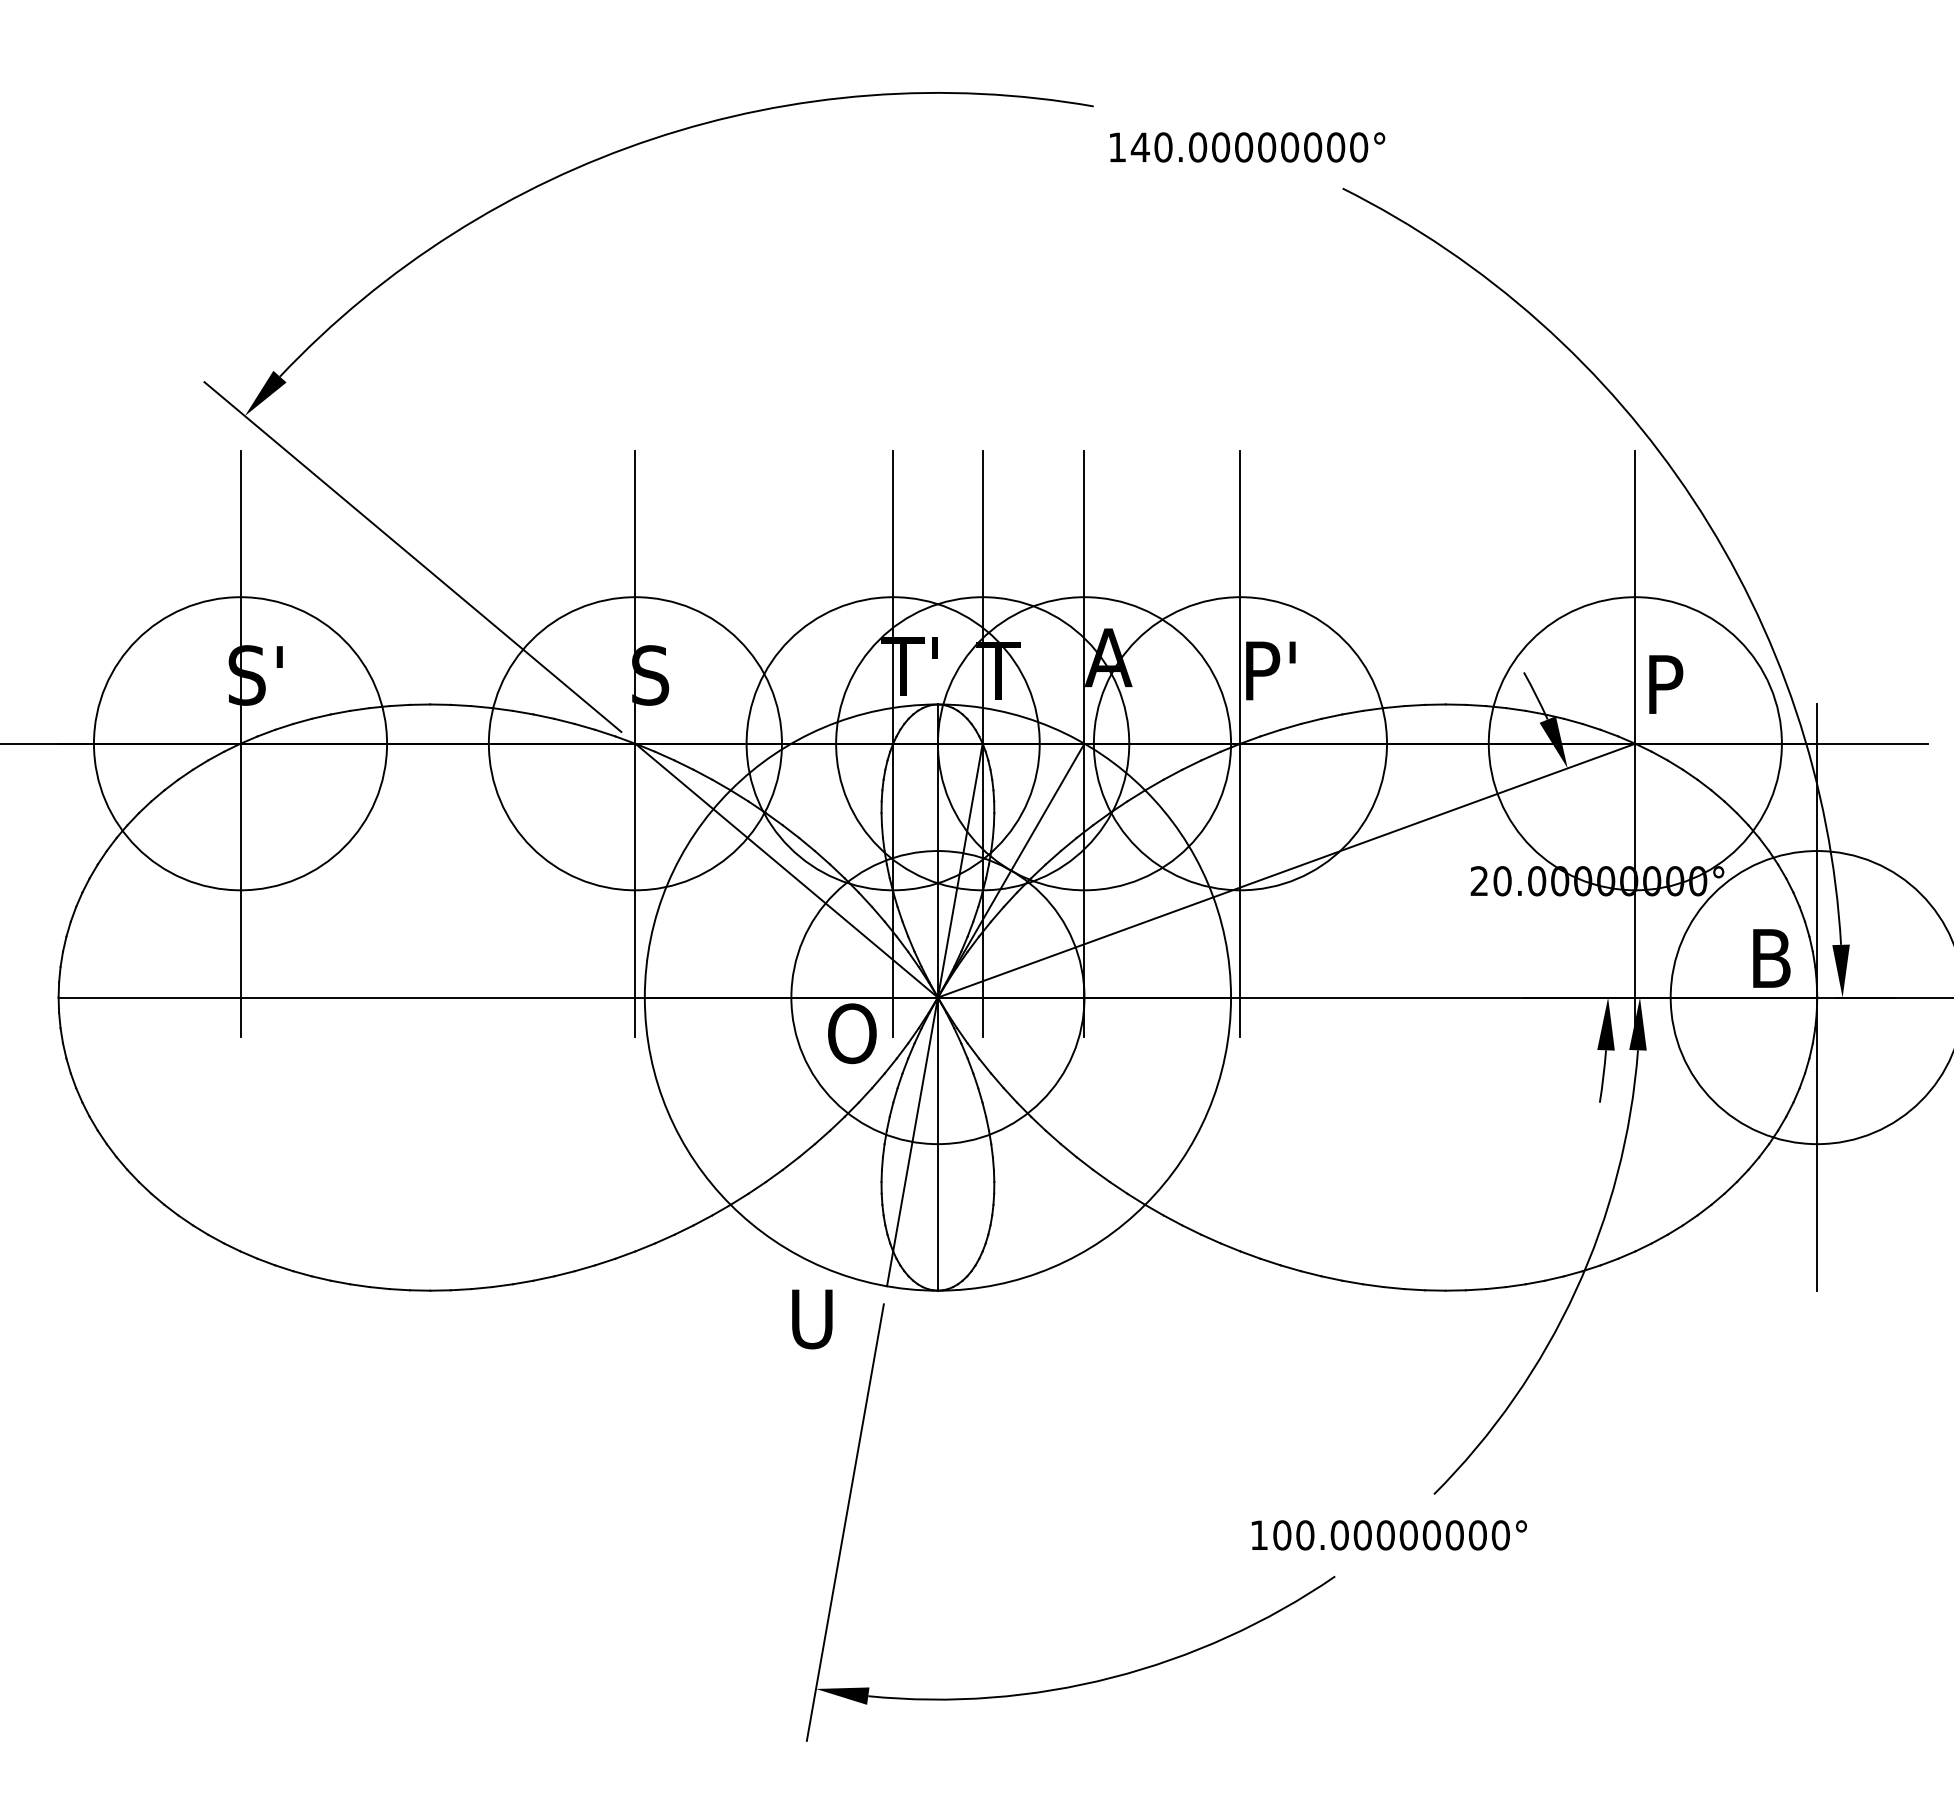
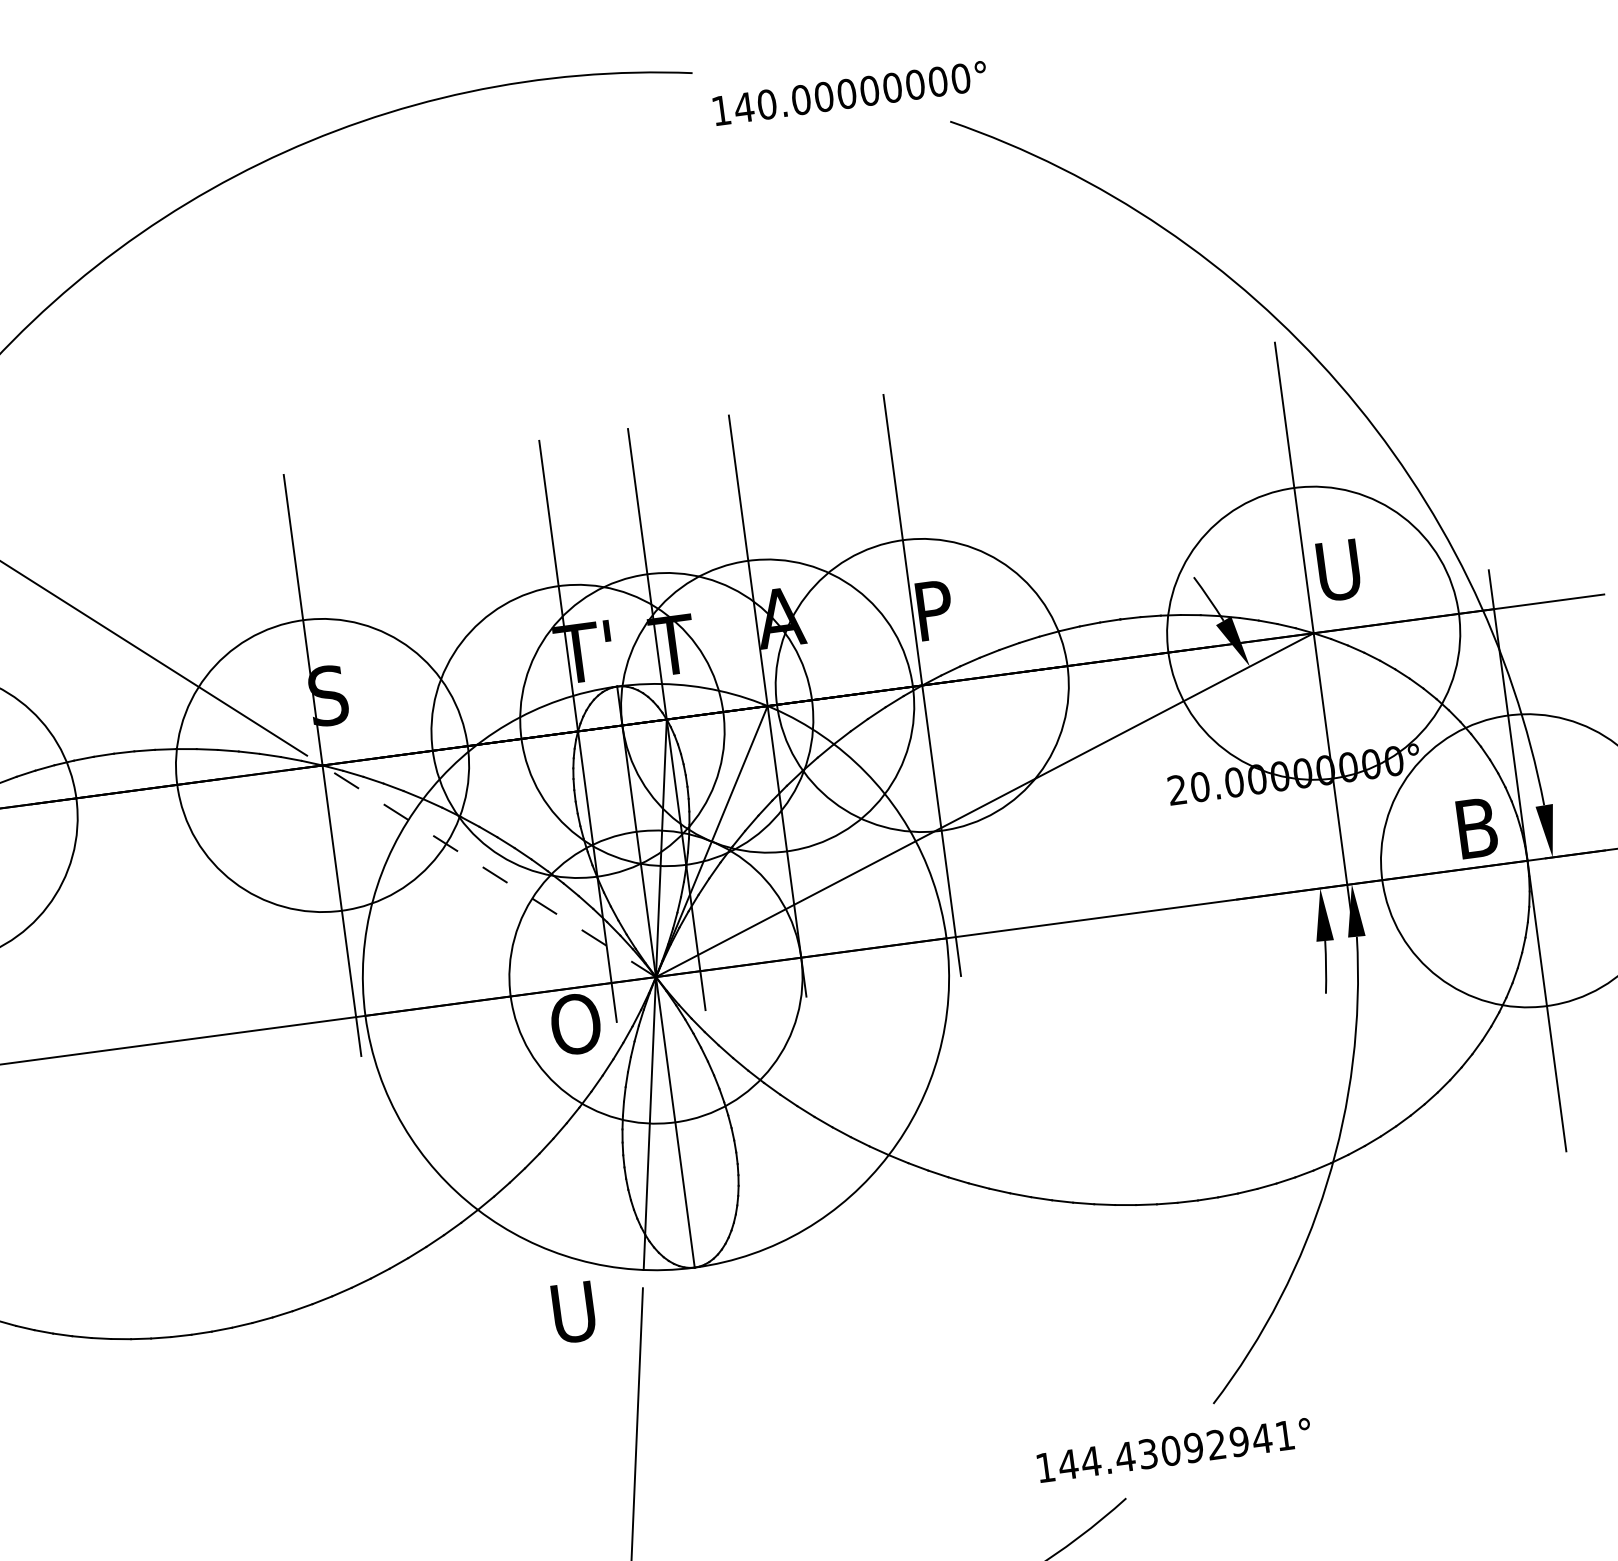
text: (1292, 652) -> (961, 588), P' -> P
text: (1668, 684) -> (1338, 570), P -> U
line: (786, 870) -> (489, 871), solid -> dashed
text: (1390, 1535) -> (1175, 1450), 100.00000000° -> 144.43092941°

